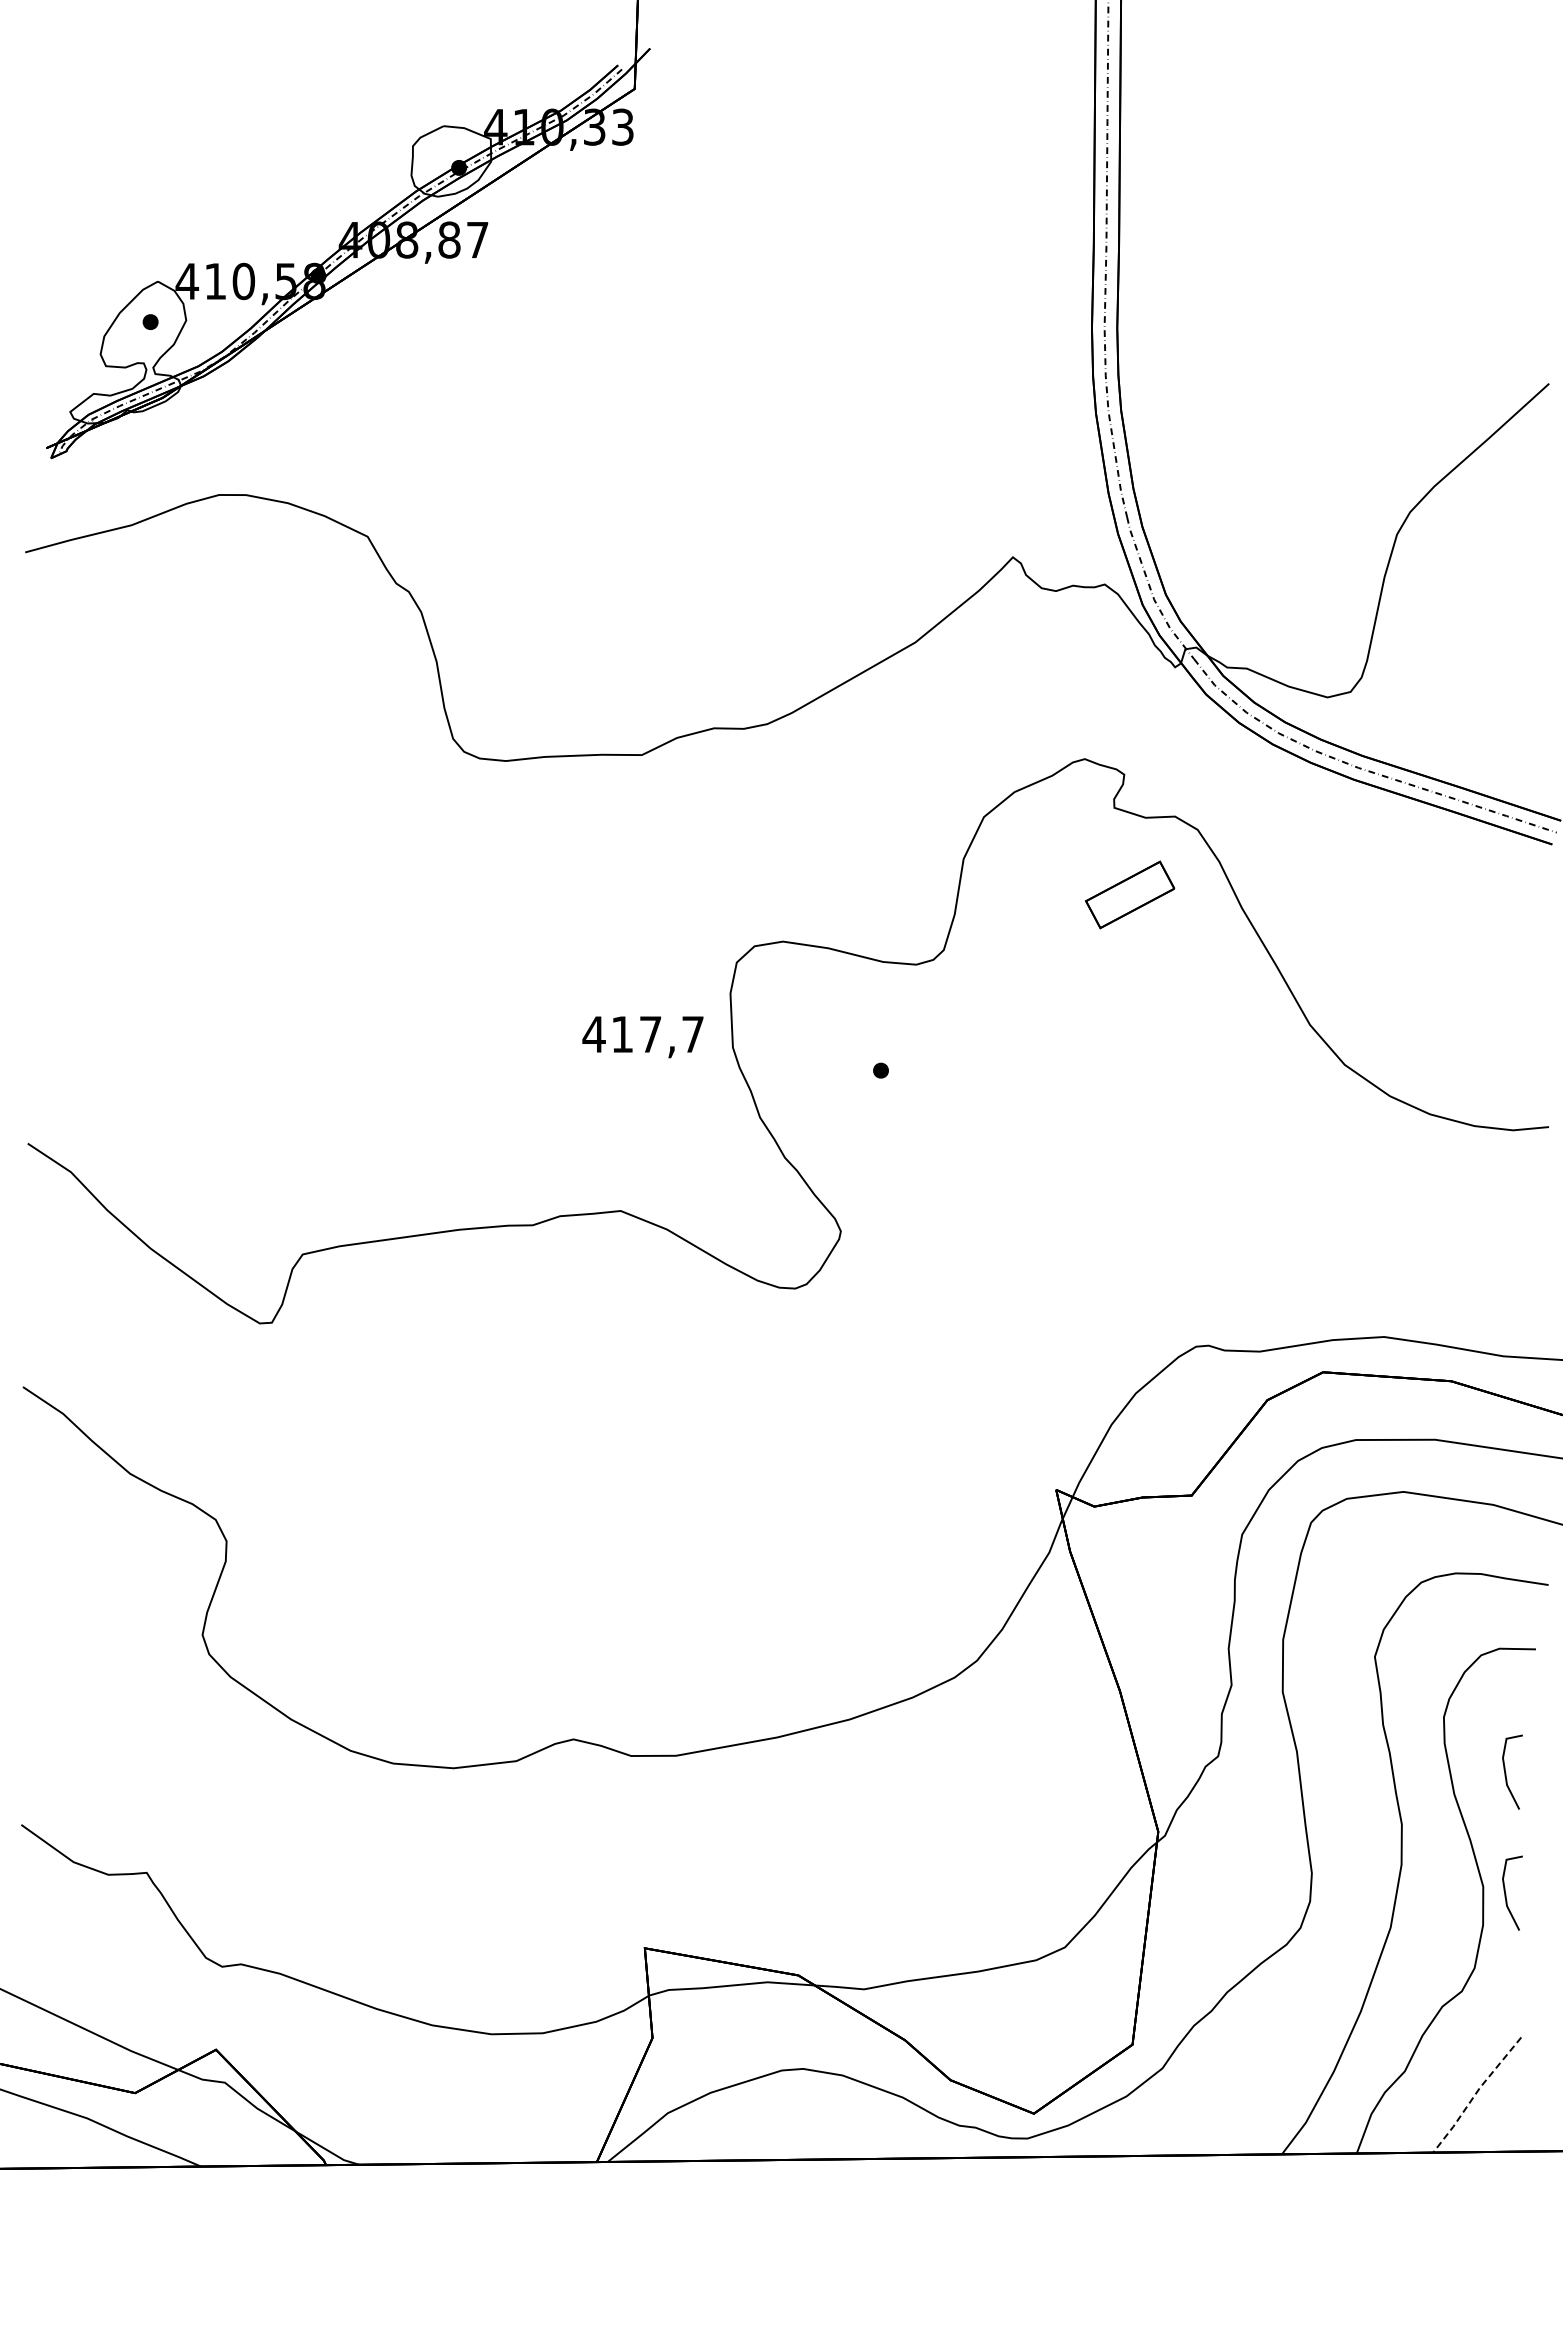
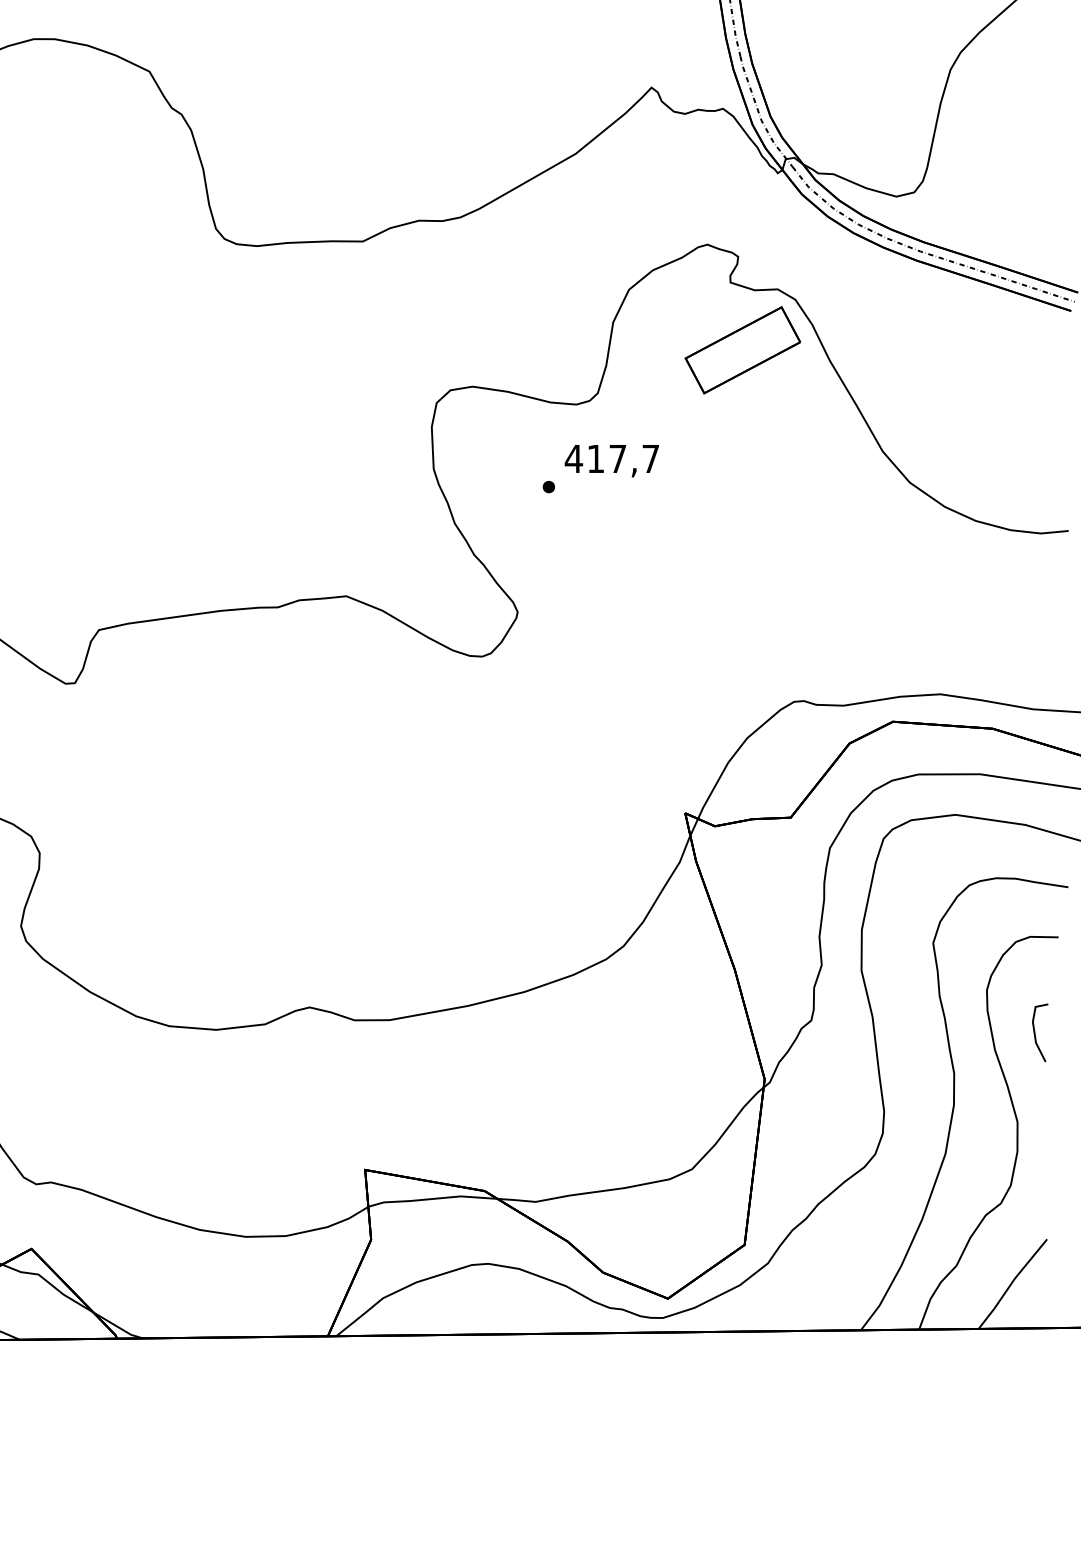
part: (1129, 894) -> (742, 349), size x1.67
text: (642, 1037) -> (611, 461), moved
line: (1506, 1894) -> (1035, 1128), removed
line: (1475, 2094) -> (1011, 1283), dashed -> solid

